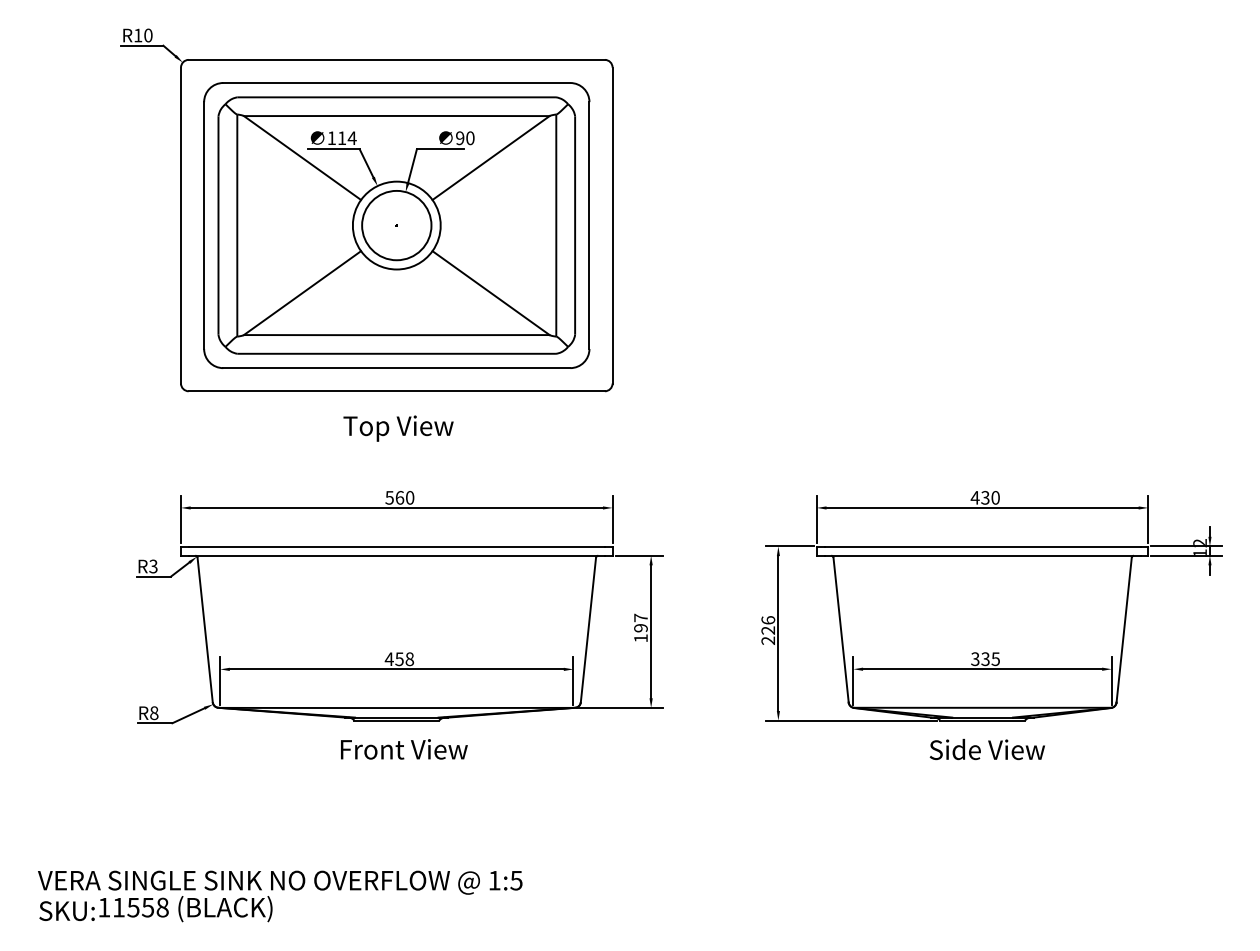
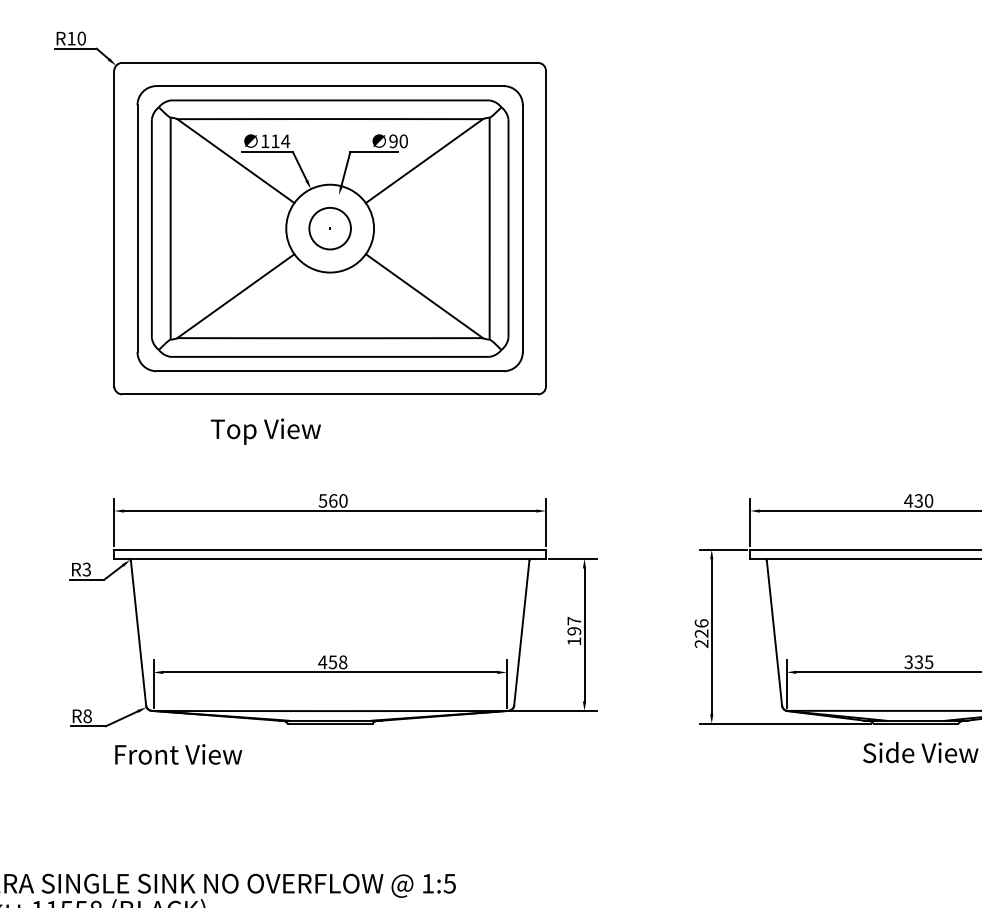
circle: (396, 225) -> (329, 228), size x0.6
text: (398, 428) -> (265, 431), moved
text: (404, 749) -> (178, 754), moved

